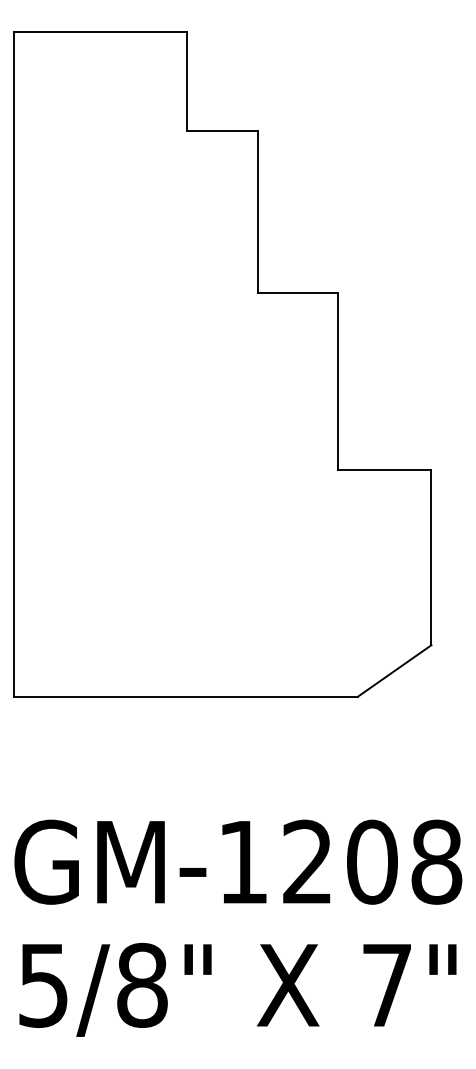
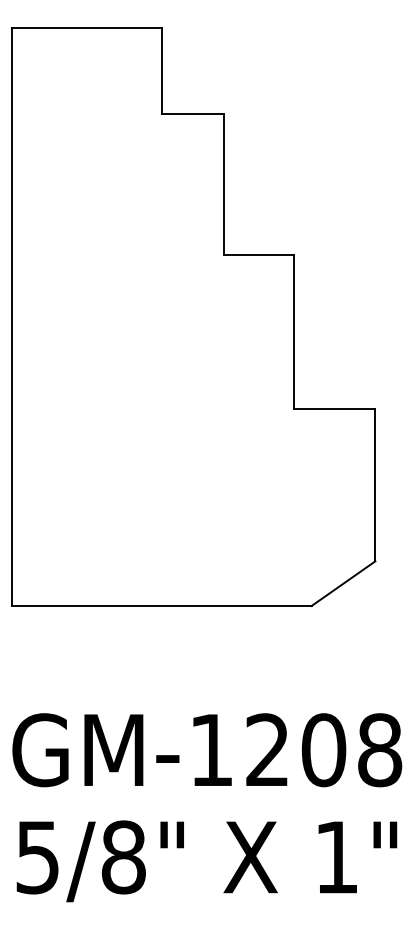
text: (386, 985) -> (336, 857), 7" -> 1"

